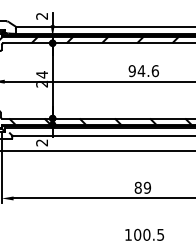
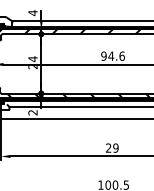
text: (41, 16) -> (32, 13), 2 -> 4
text: (137, 187) -> (108, 147), 89 -> 29

